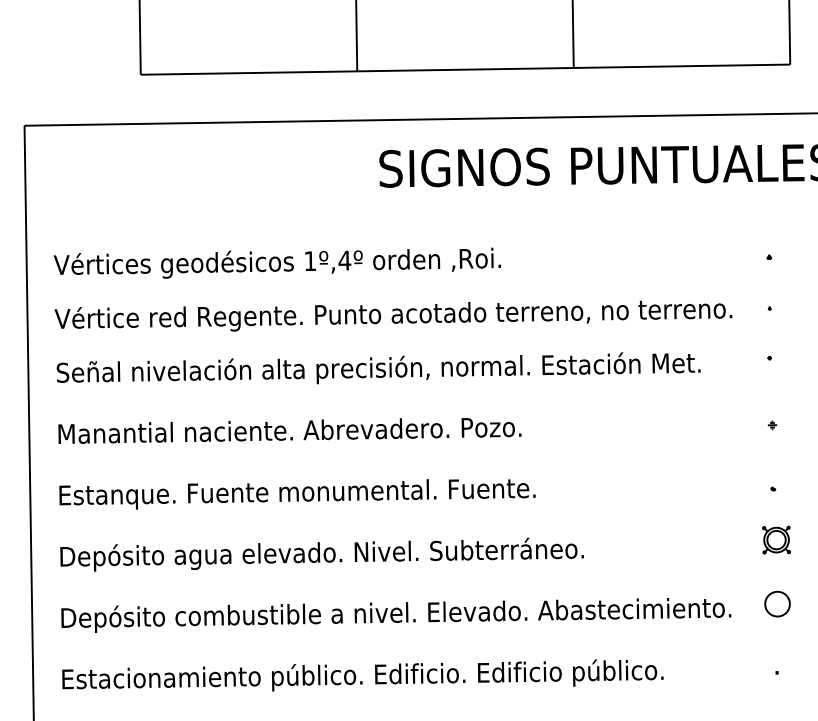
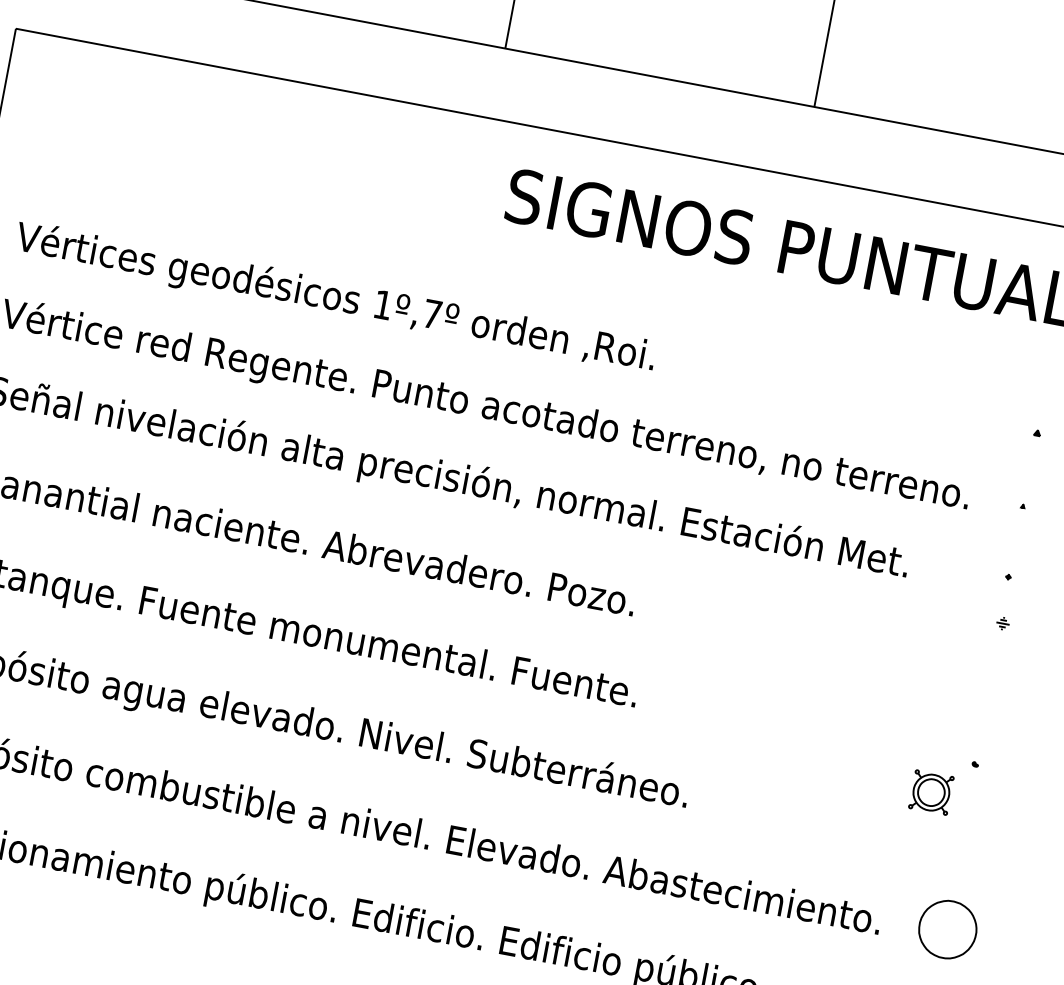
text: (344, 260) -> (431, 313), 1º,4º -> 1º,7º
part: (772, 424) -> (1003, 622), moved
part: (776, 539) -> (931, 791), moved
part: (777, 603) -> (947, 928), size x1.6

